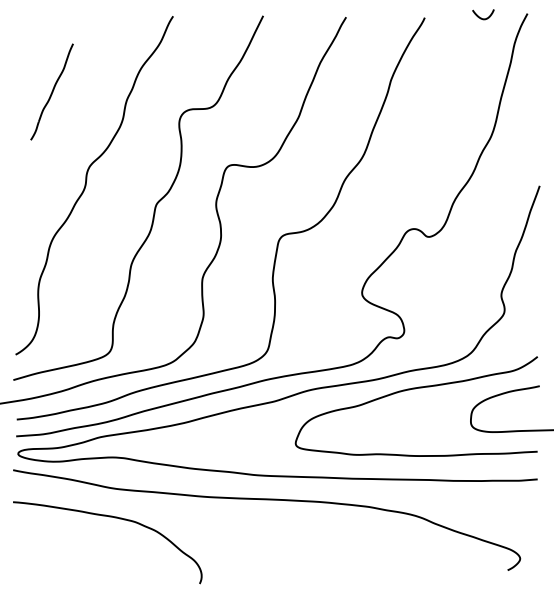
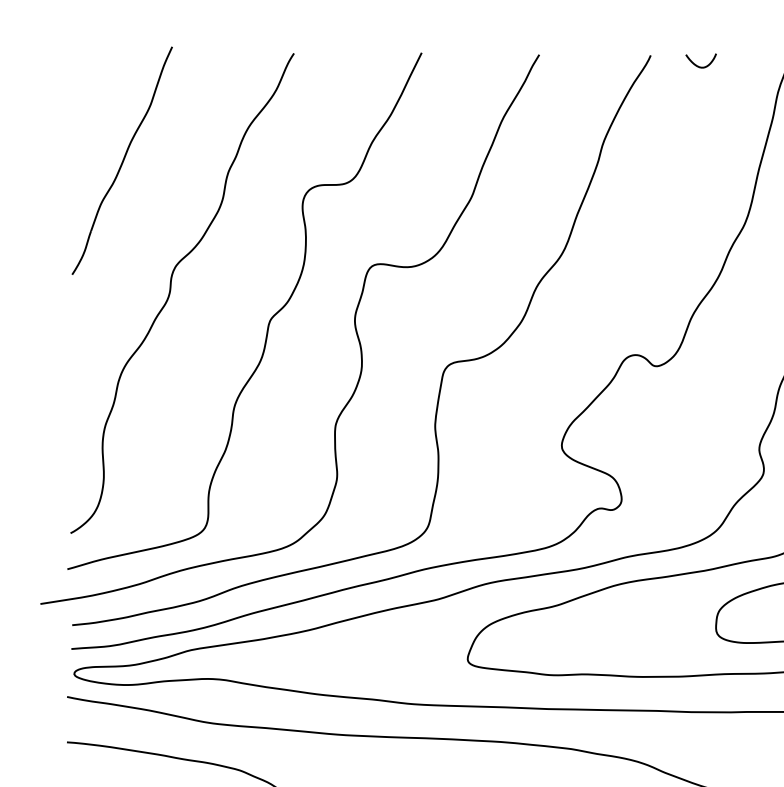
curve: (481, 17) -> (698, 65), moved
part: (51, 91) -> (121, 160), size x1.67

